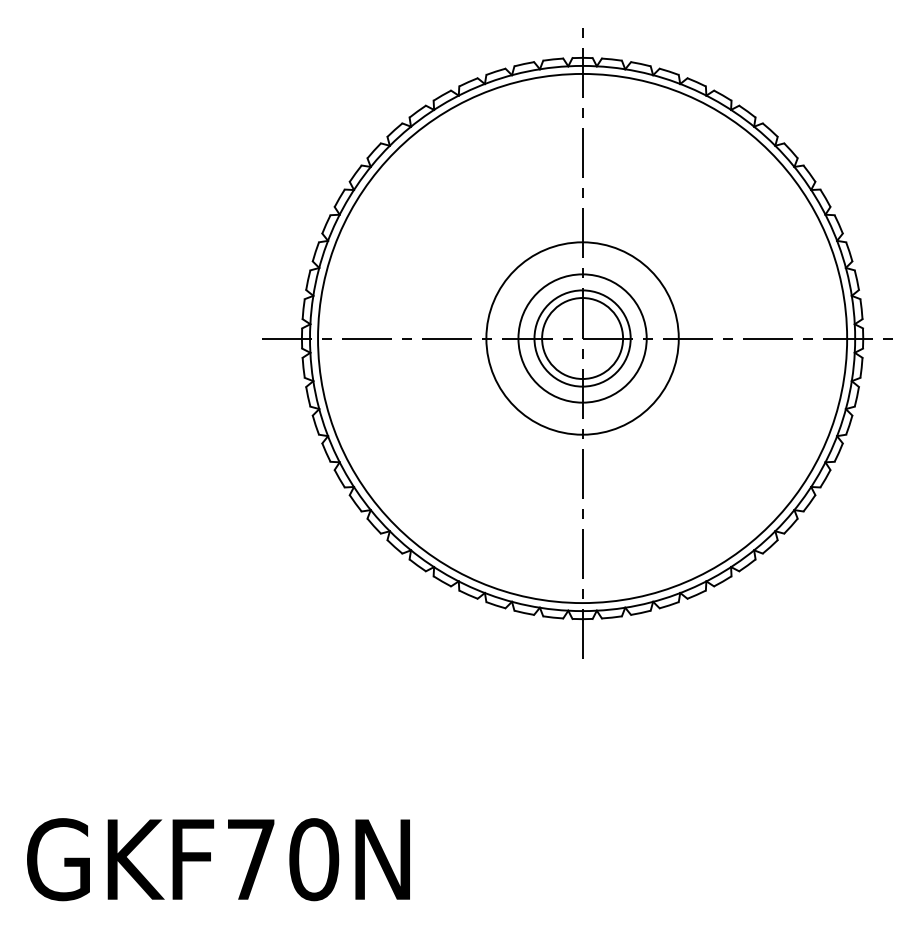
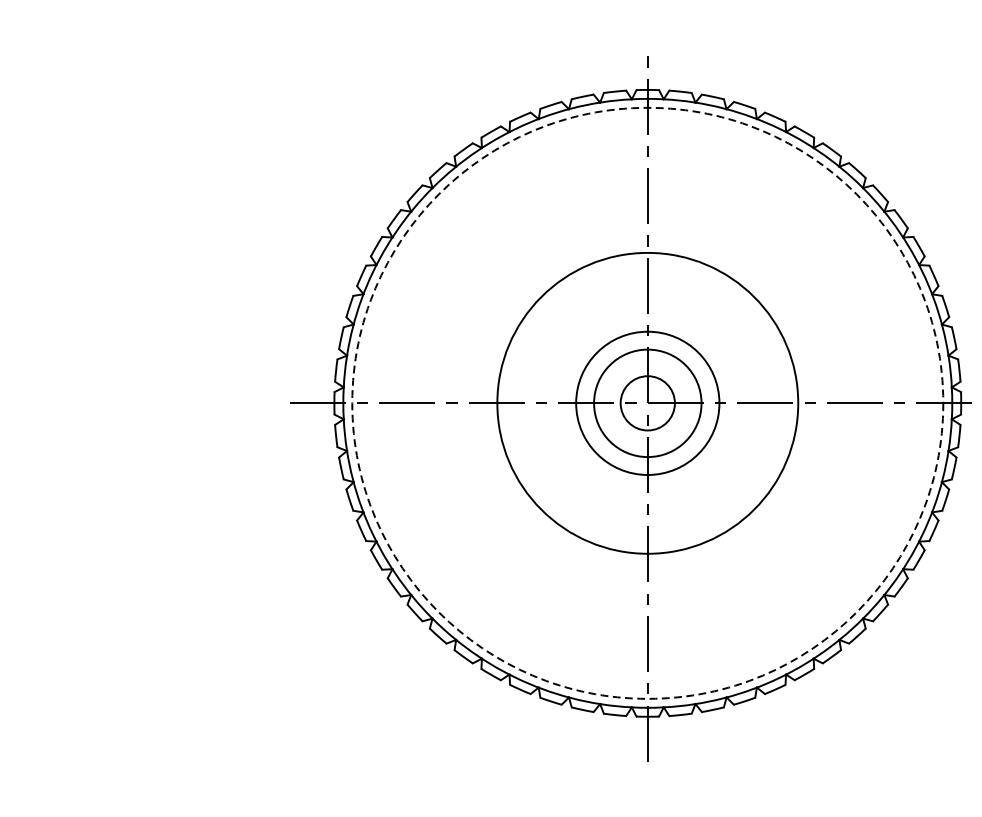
circle: (582, 338) -> (647, 403), size x0.6
circle: (582, 338) -> (647, 403), size x1.4
circle: (582, 338) -> (647, 403), solid -> dashed

